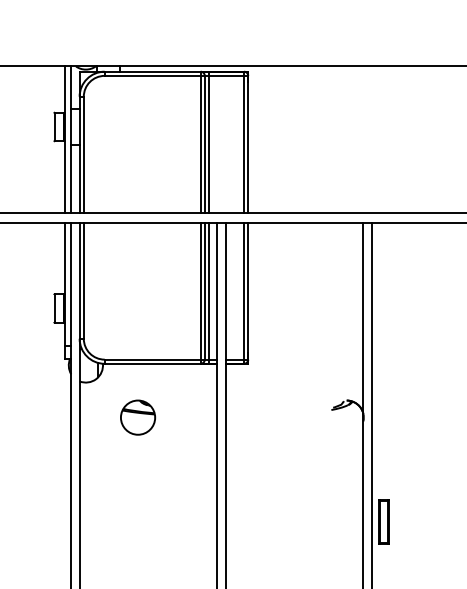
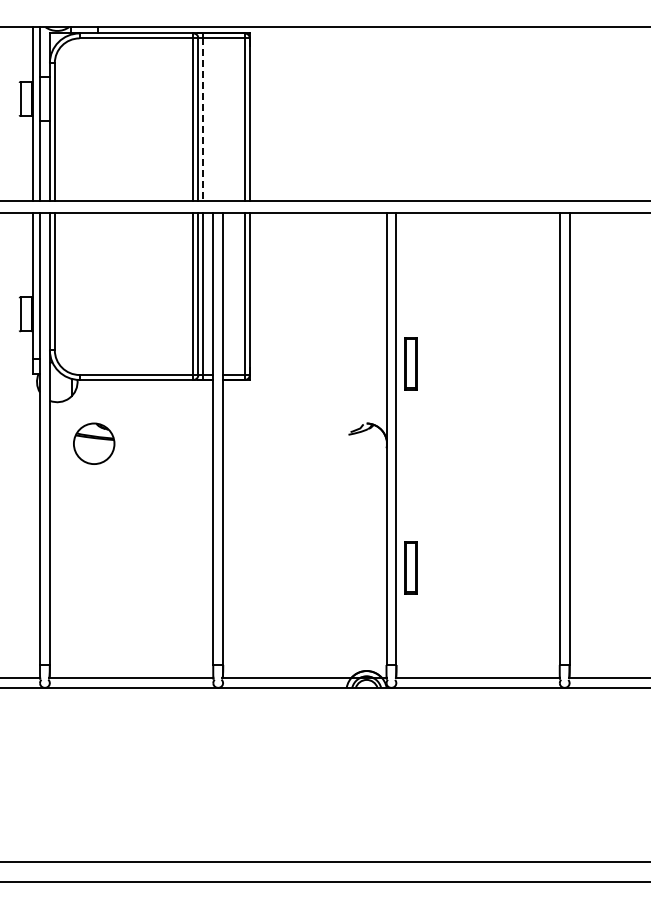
line: (209, 144) -> (203, 119), solid -> dashed
part: (383, 349) -> (410, 363), added
part: (138, 417) -> (94, 443), moved

